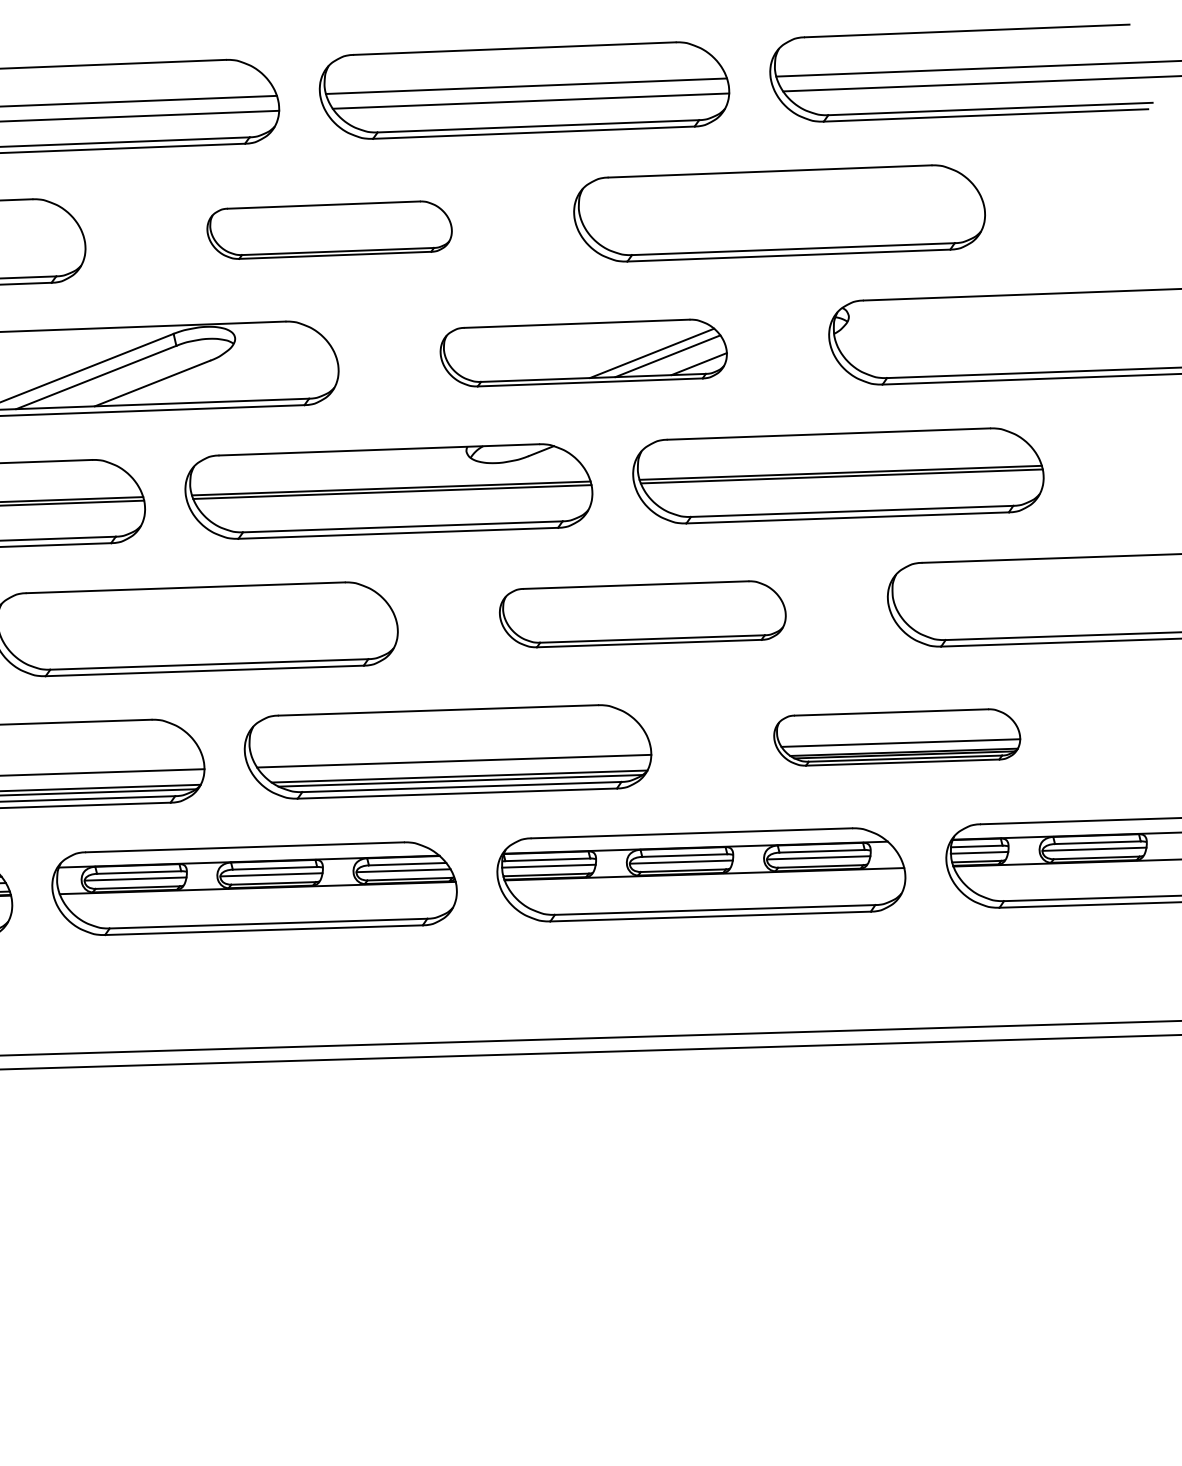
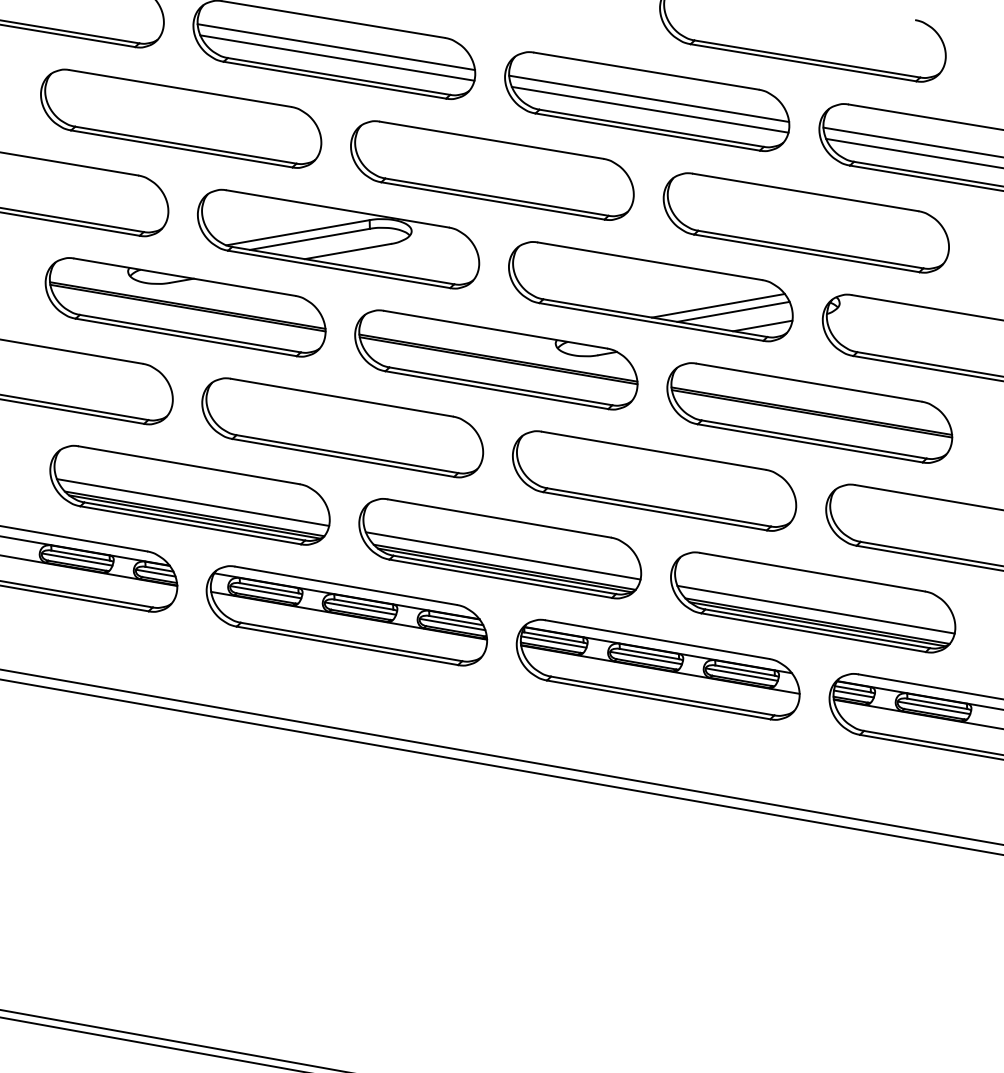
part: (329, 230) -> (492, 170), size x1.67
part: (583, 352) -> (650, 291), size x1.43
part: (642, 613) -> (654, 480), size x1.43
part: (897, 737) -> (813, 602), size x1.67

